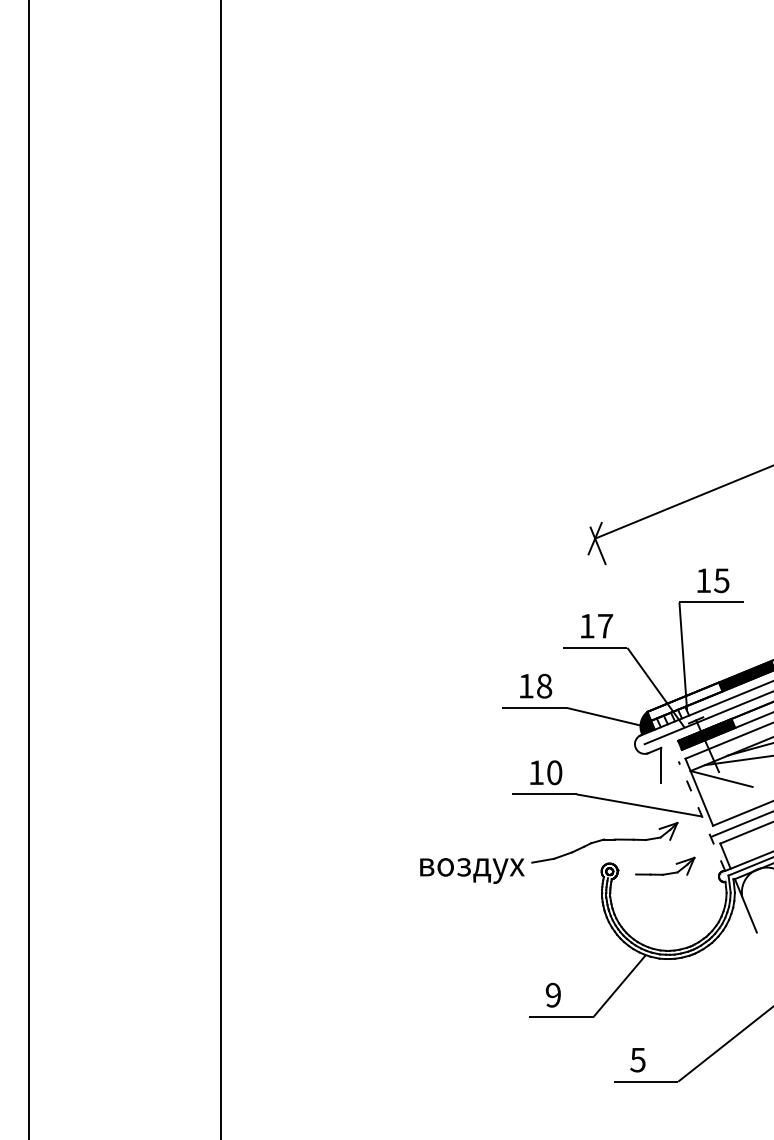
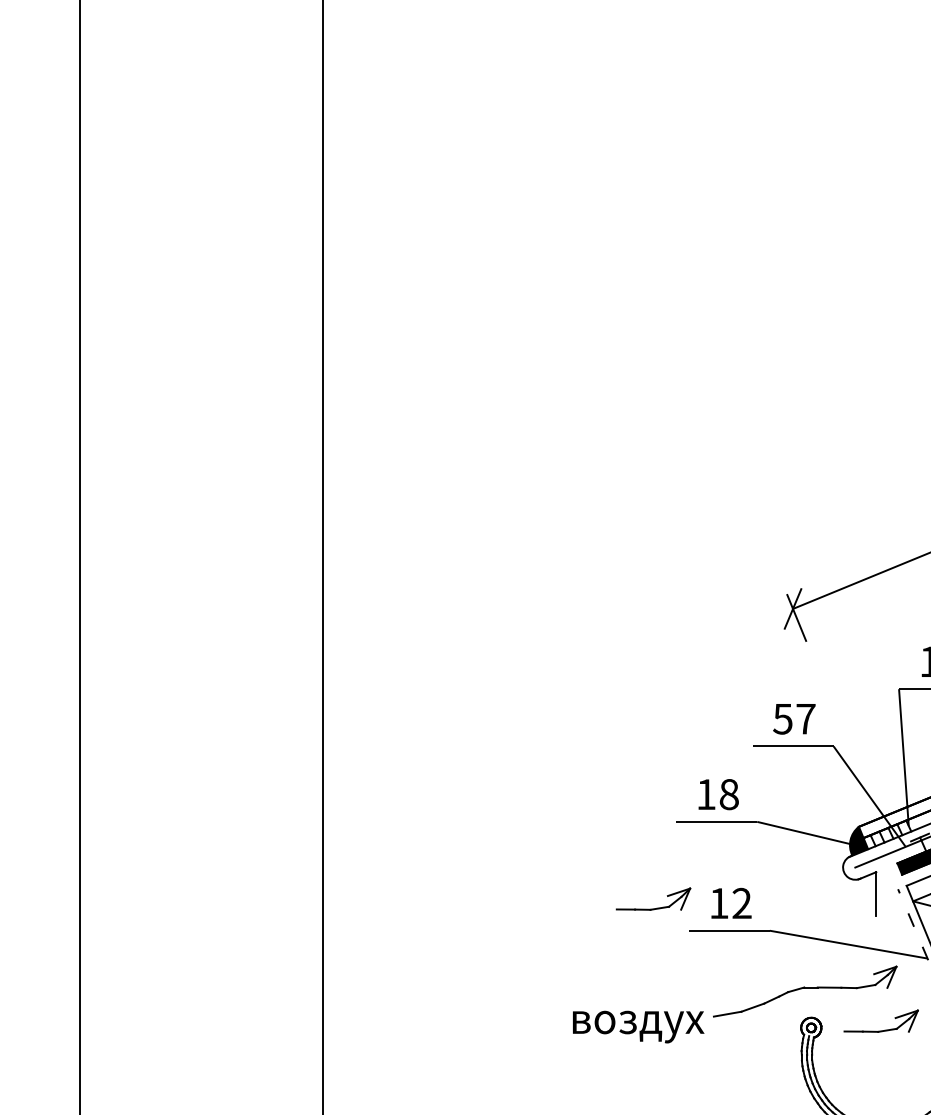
text: (586, 626) -> (782, 719), 17 -> 57
text: (554, 772) -> (741, 903), 10 -> 12
part: (484, 776) -> (653, 908), added

